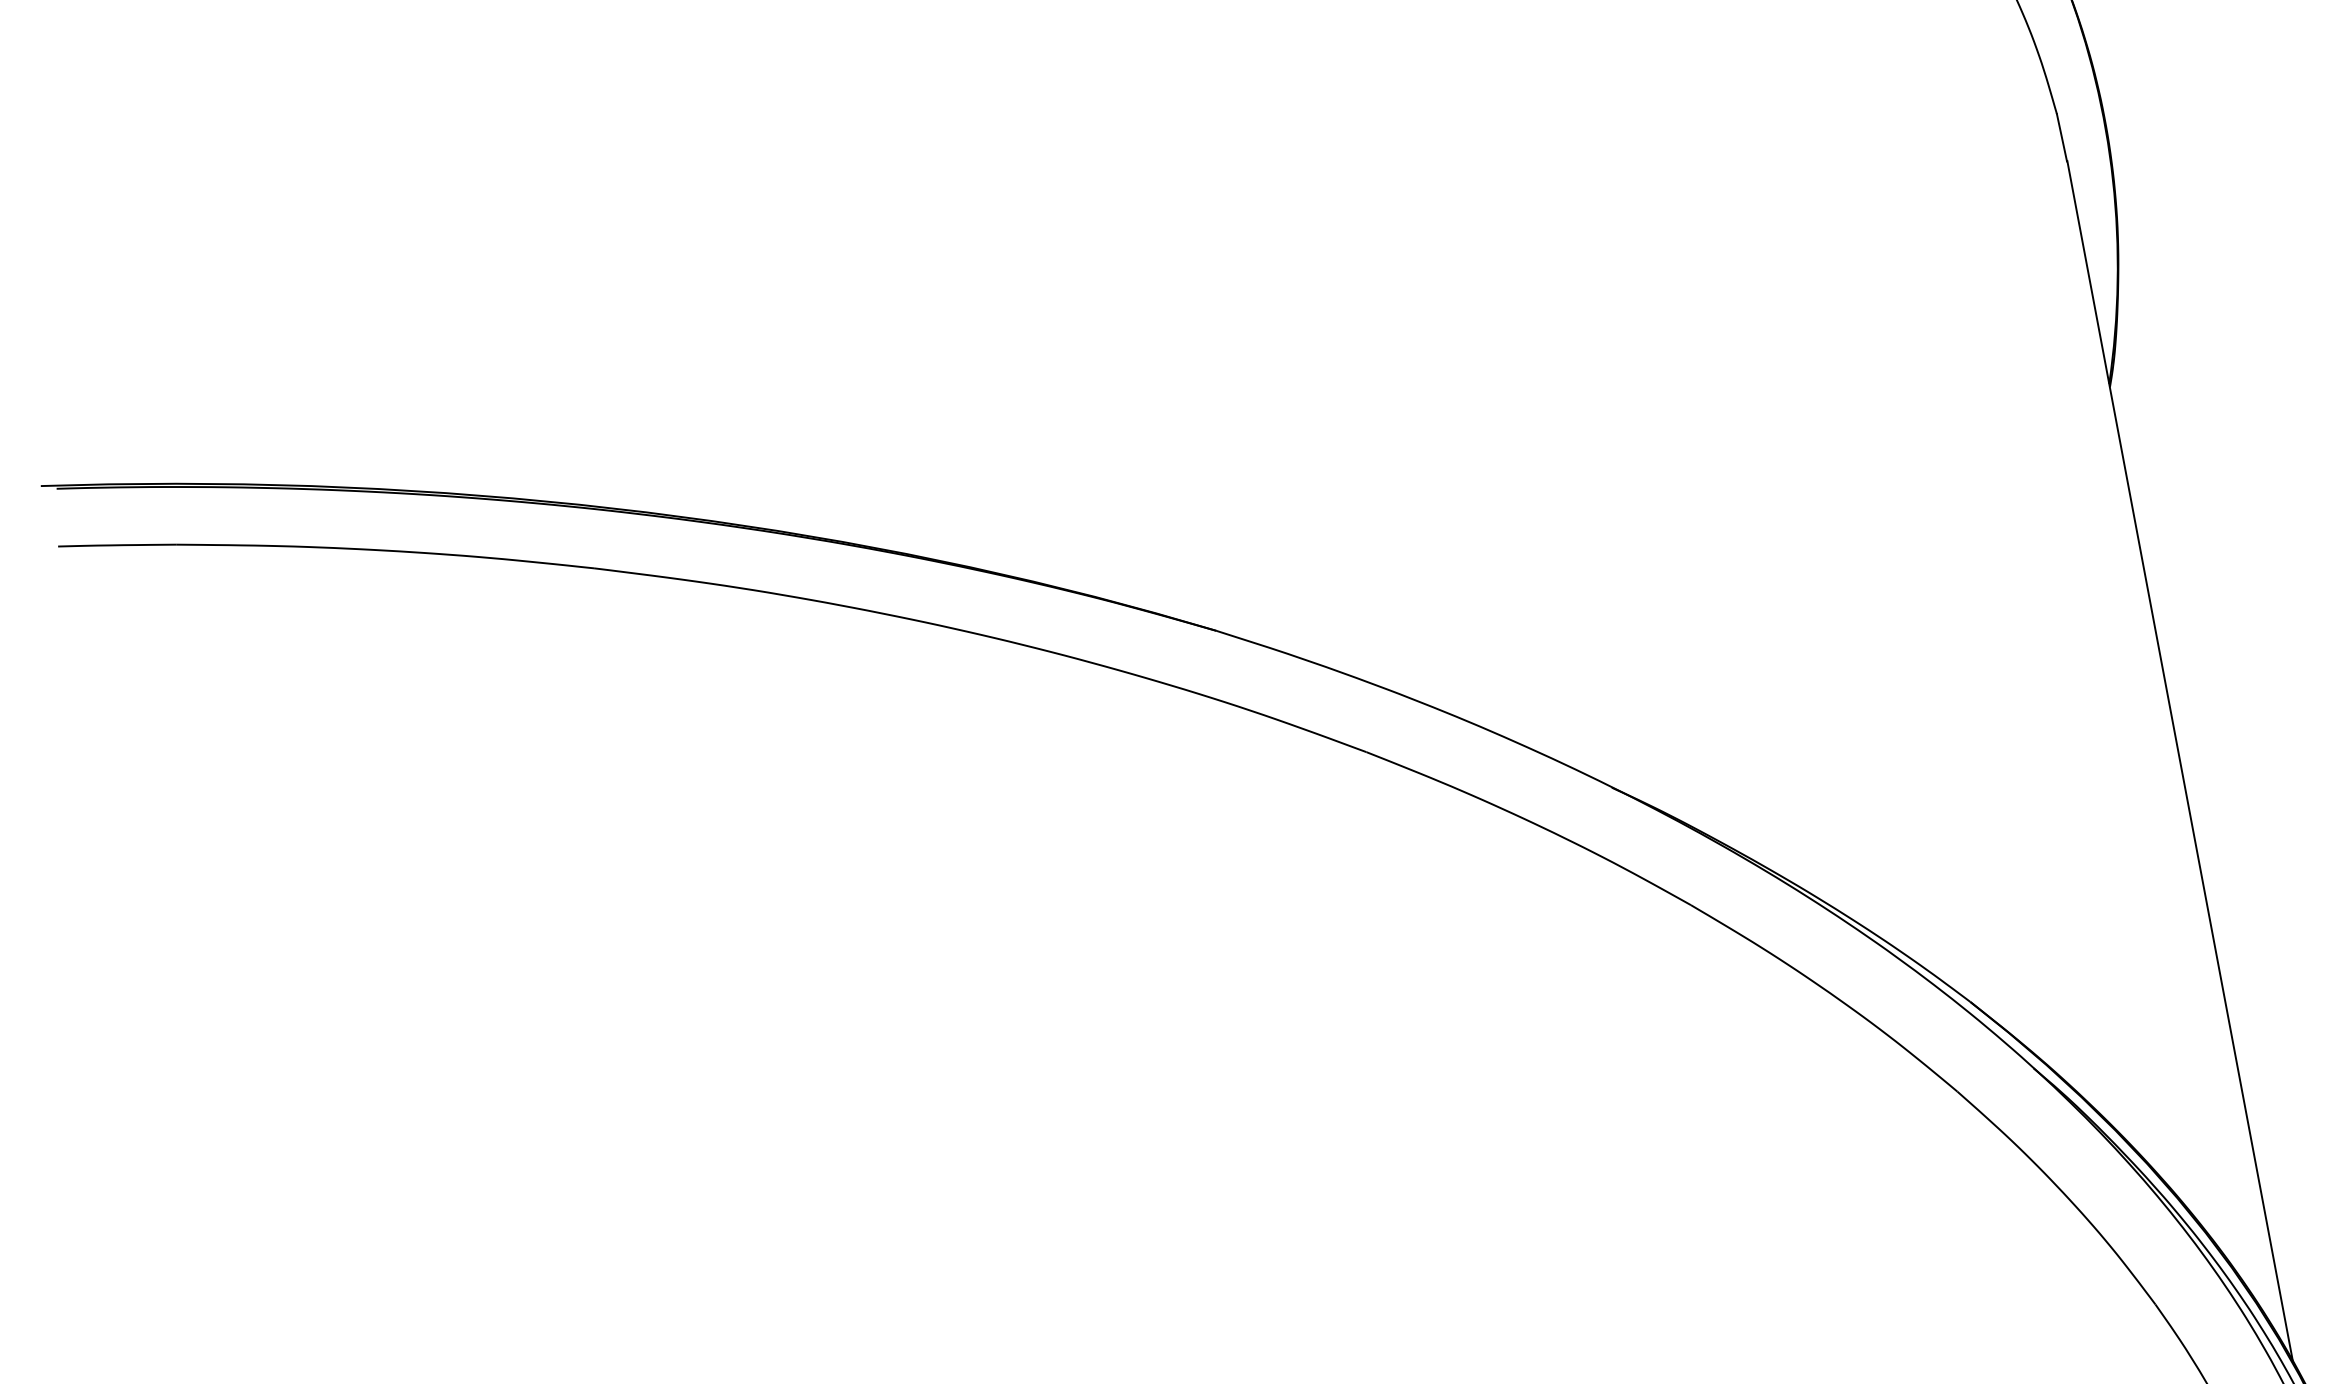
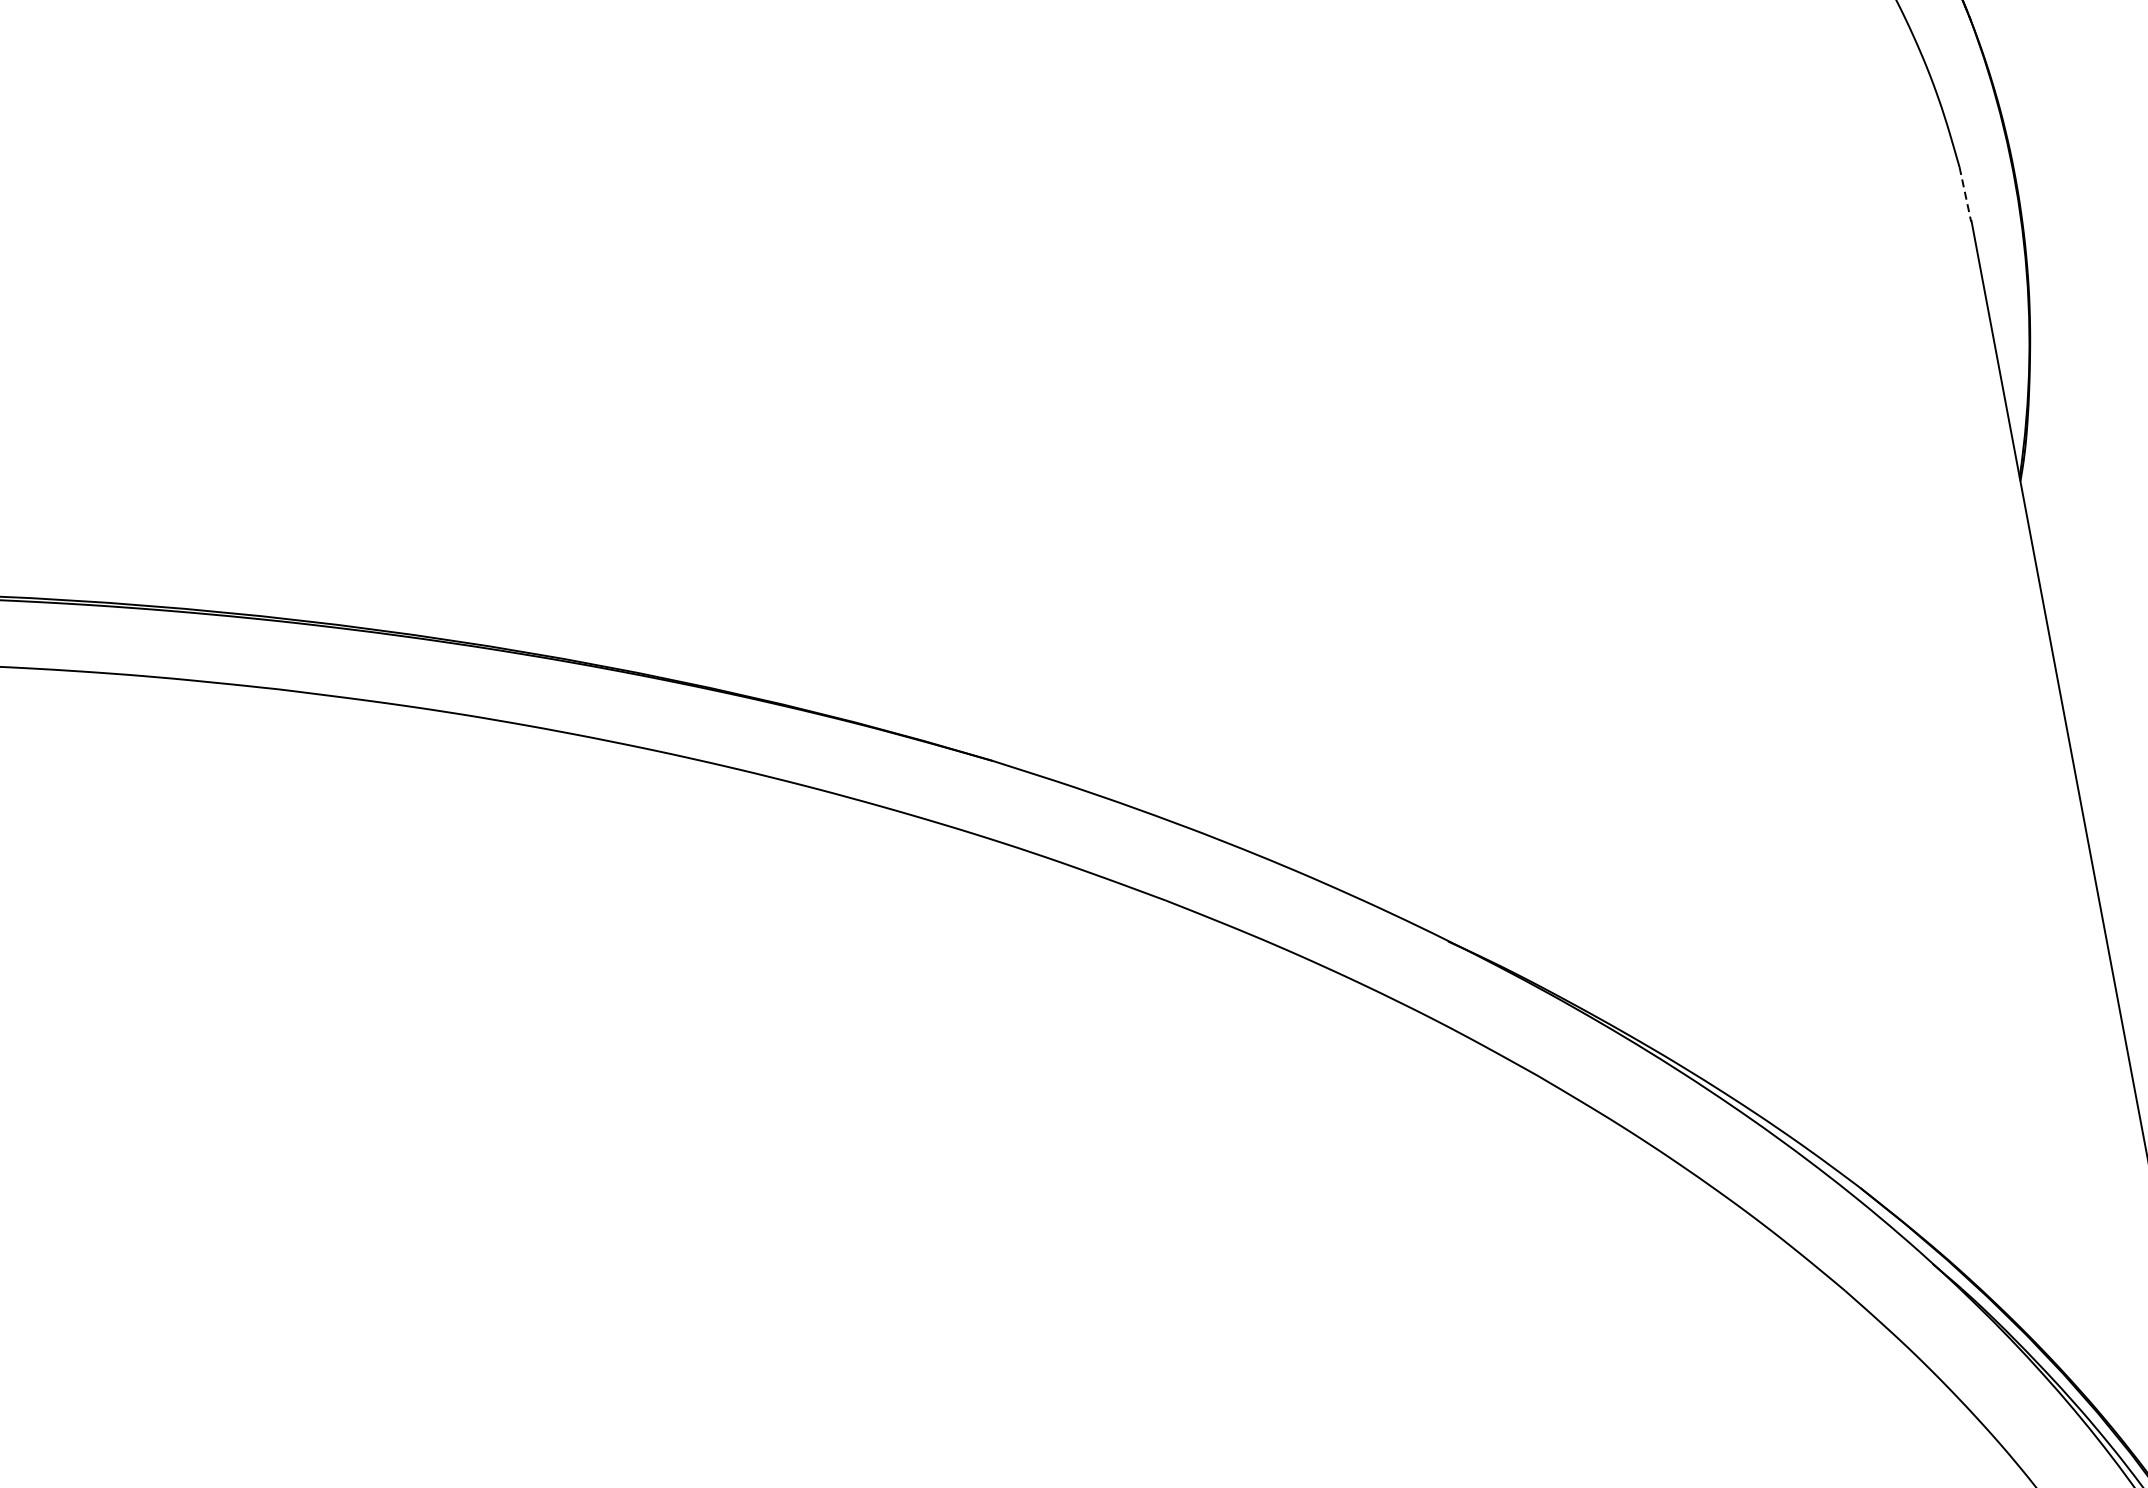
line: (2062, 138) -> (1965, 195), solid -> dashed

